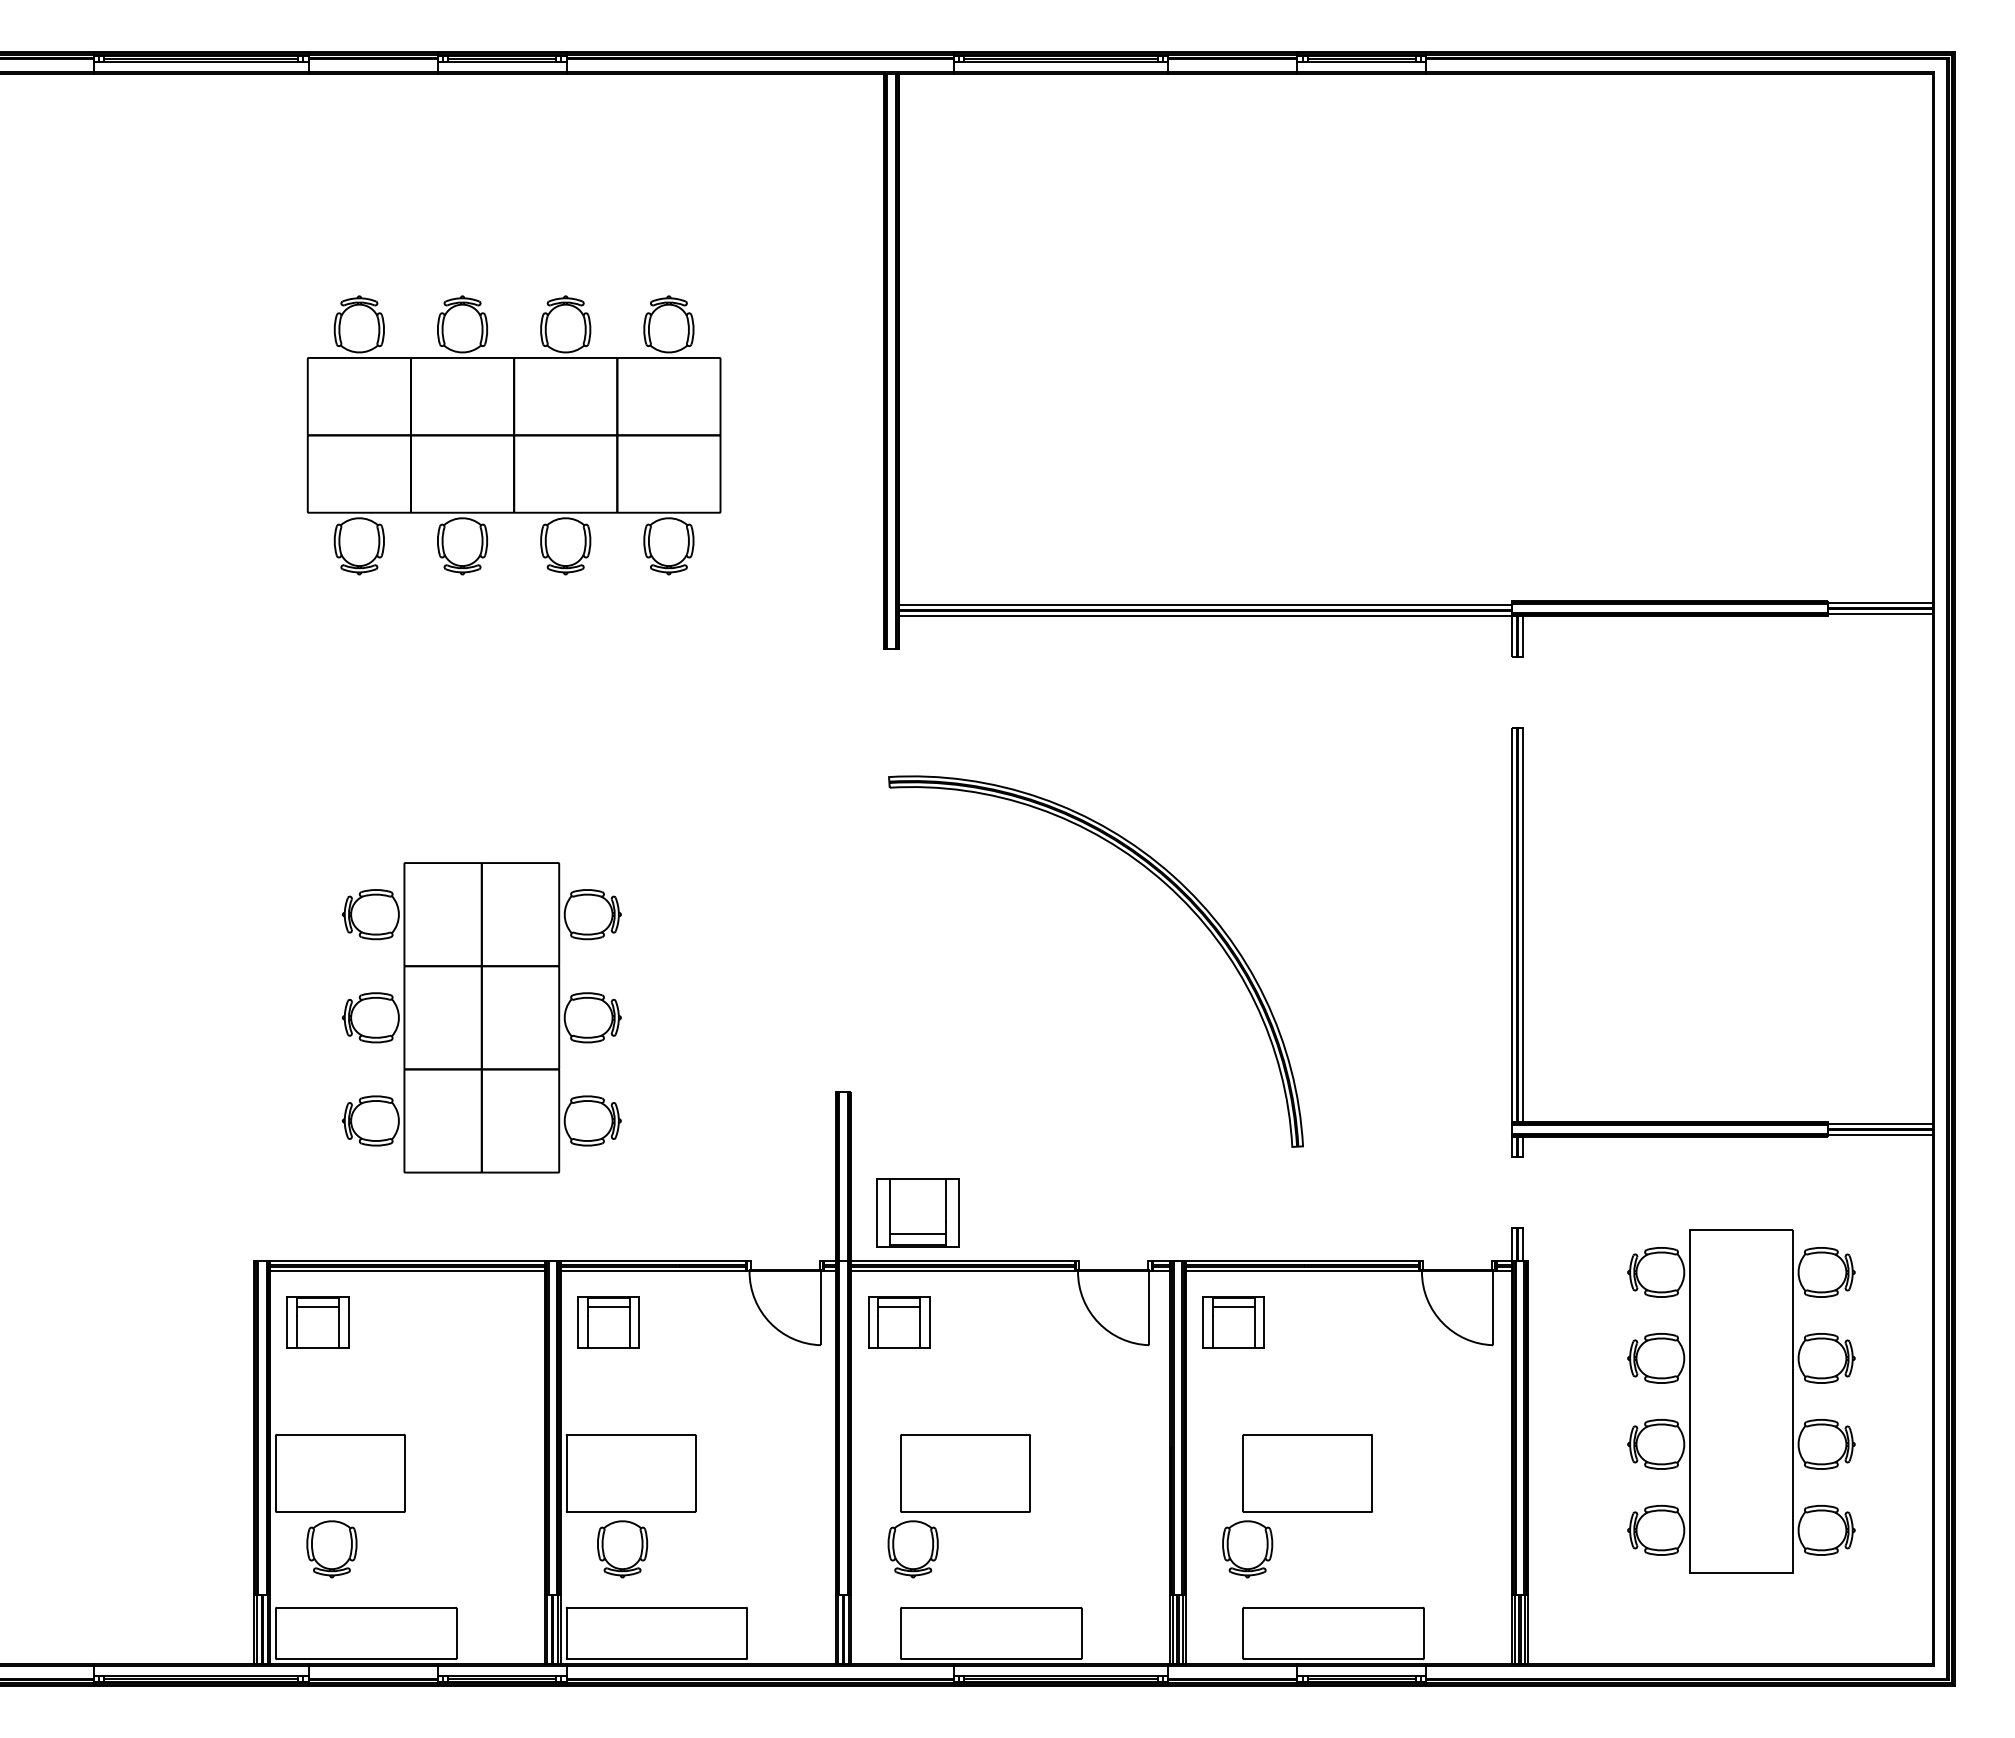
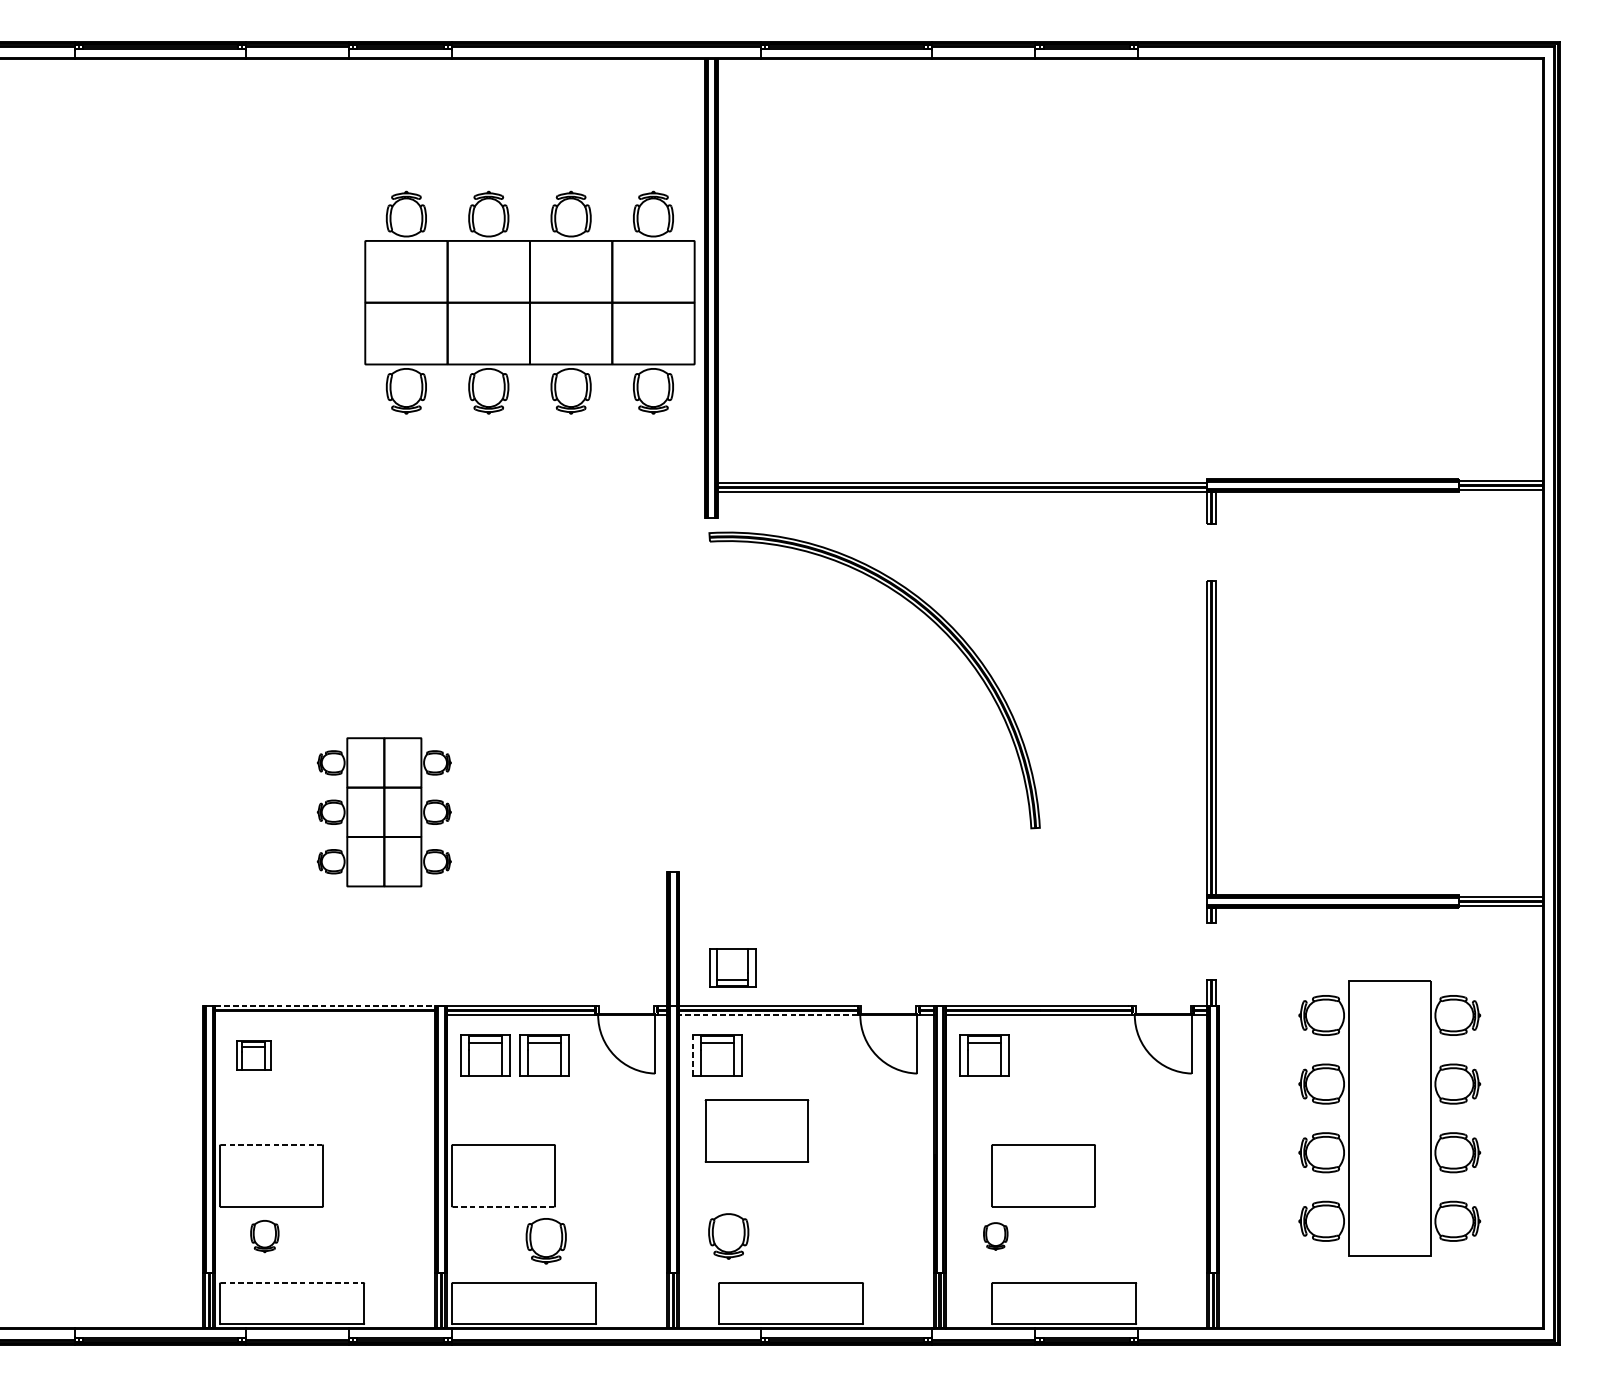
part: (513, 435) -> (529, 302), moved
part: (1163, 883) -> (928, 618), moved
part: (481, 1017) -> (384, 812), size x0.6
part: (917, 1212) -> (732, 967), size x0.7
line: (407, 1260) -> (325, 1005), solid -> dashed
line: (407, 1271) -> (325, 1014), removed
line: (962, 1271) -> (768, 1014), solid -> dashed
part: (317, 1322) -> (253, 1055), size x0.7
part: (682, 1322) -> (544, 1055), added
line: (868, 1322) -> (693, 1055), solid -> dashed
line: (340, 1434) -> (271, 1144), solid -> dashed
part: (965, 1473) -> (756, 1131), moved
line: (631, 1512) -> (503, 1207), solid -> dashed
part: (331, 1549) -> (264, 1236), size x0.7
part: (622, 1549) -> (546, 1241), moved
part: (1247, 1549) -> (995, 1236), size x0.6
line: (366, 1607) -> (292, 1282), solid -> dashed

